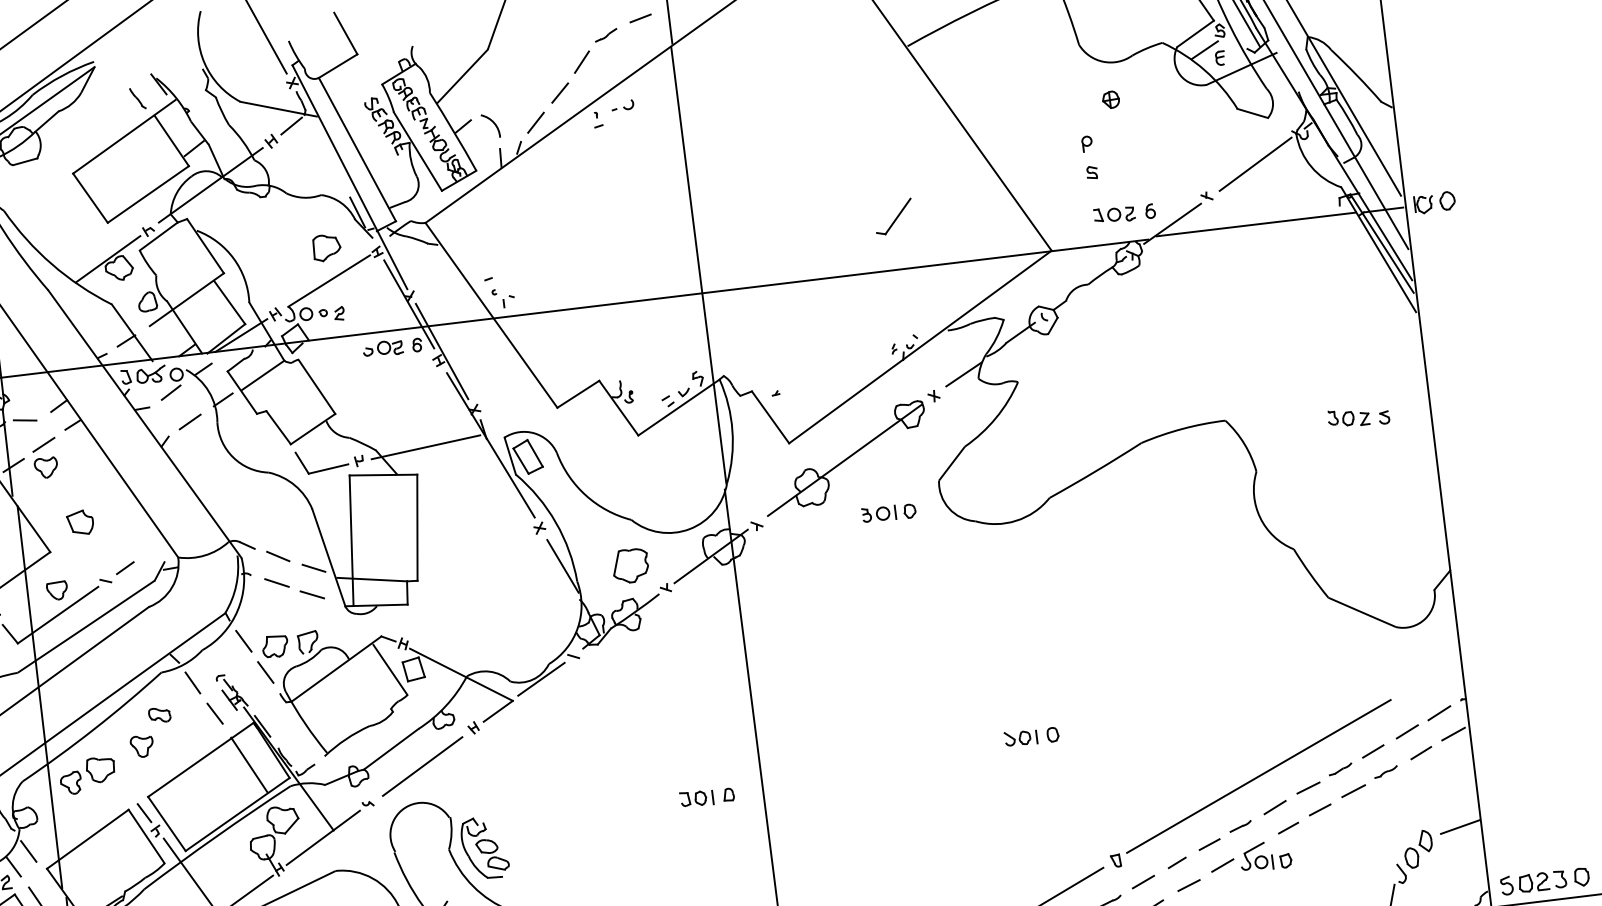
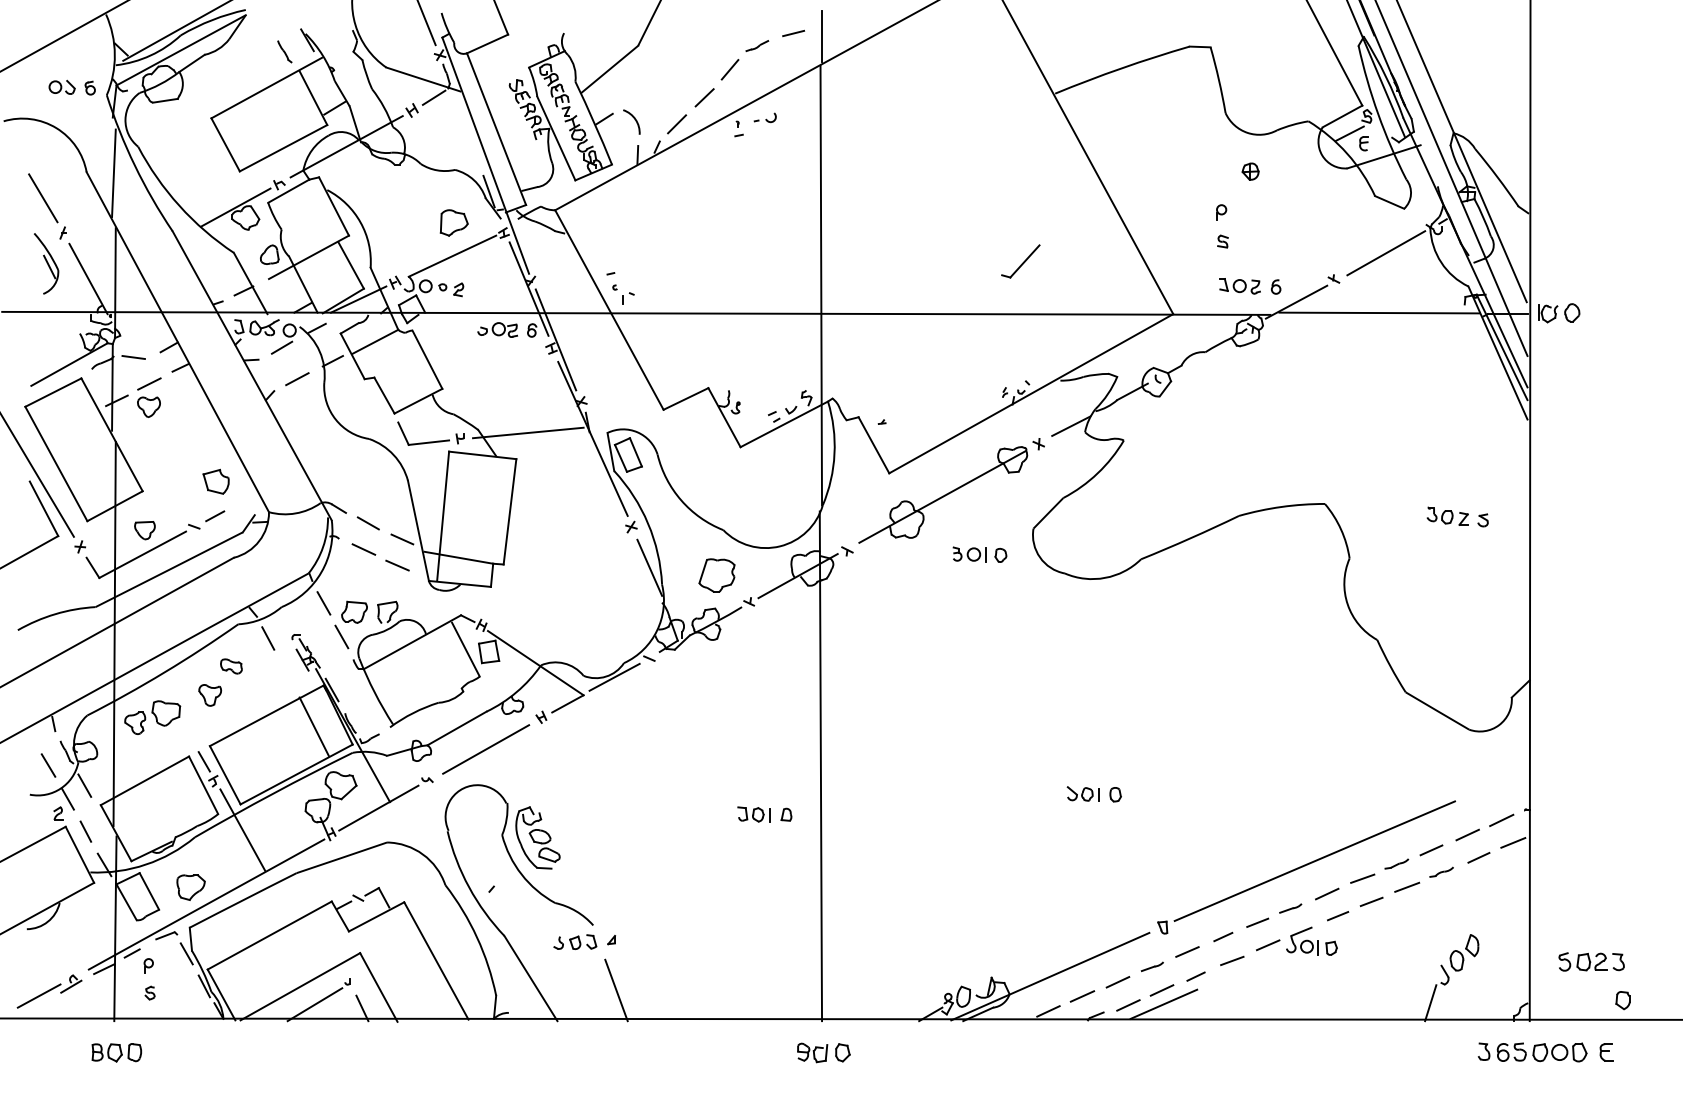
part: (79, 522) -> (215, 481), moved
line: (215, 713) -> (286, 671), removed
line: (1460, 826) -> (1508, 935), removed
part: (1533, 882) -> (1591, 961), moved

